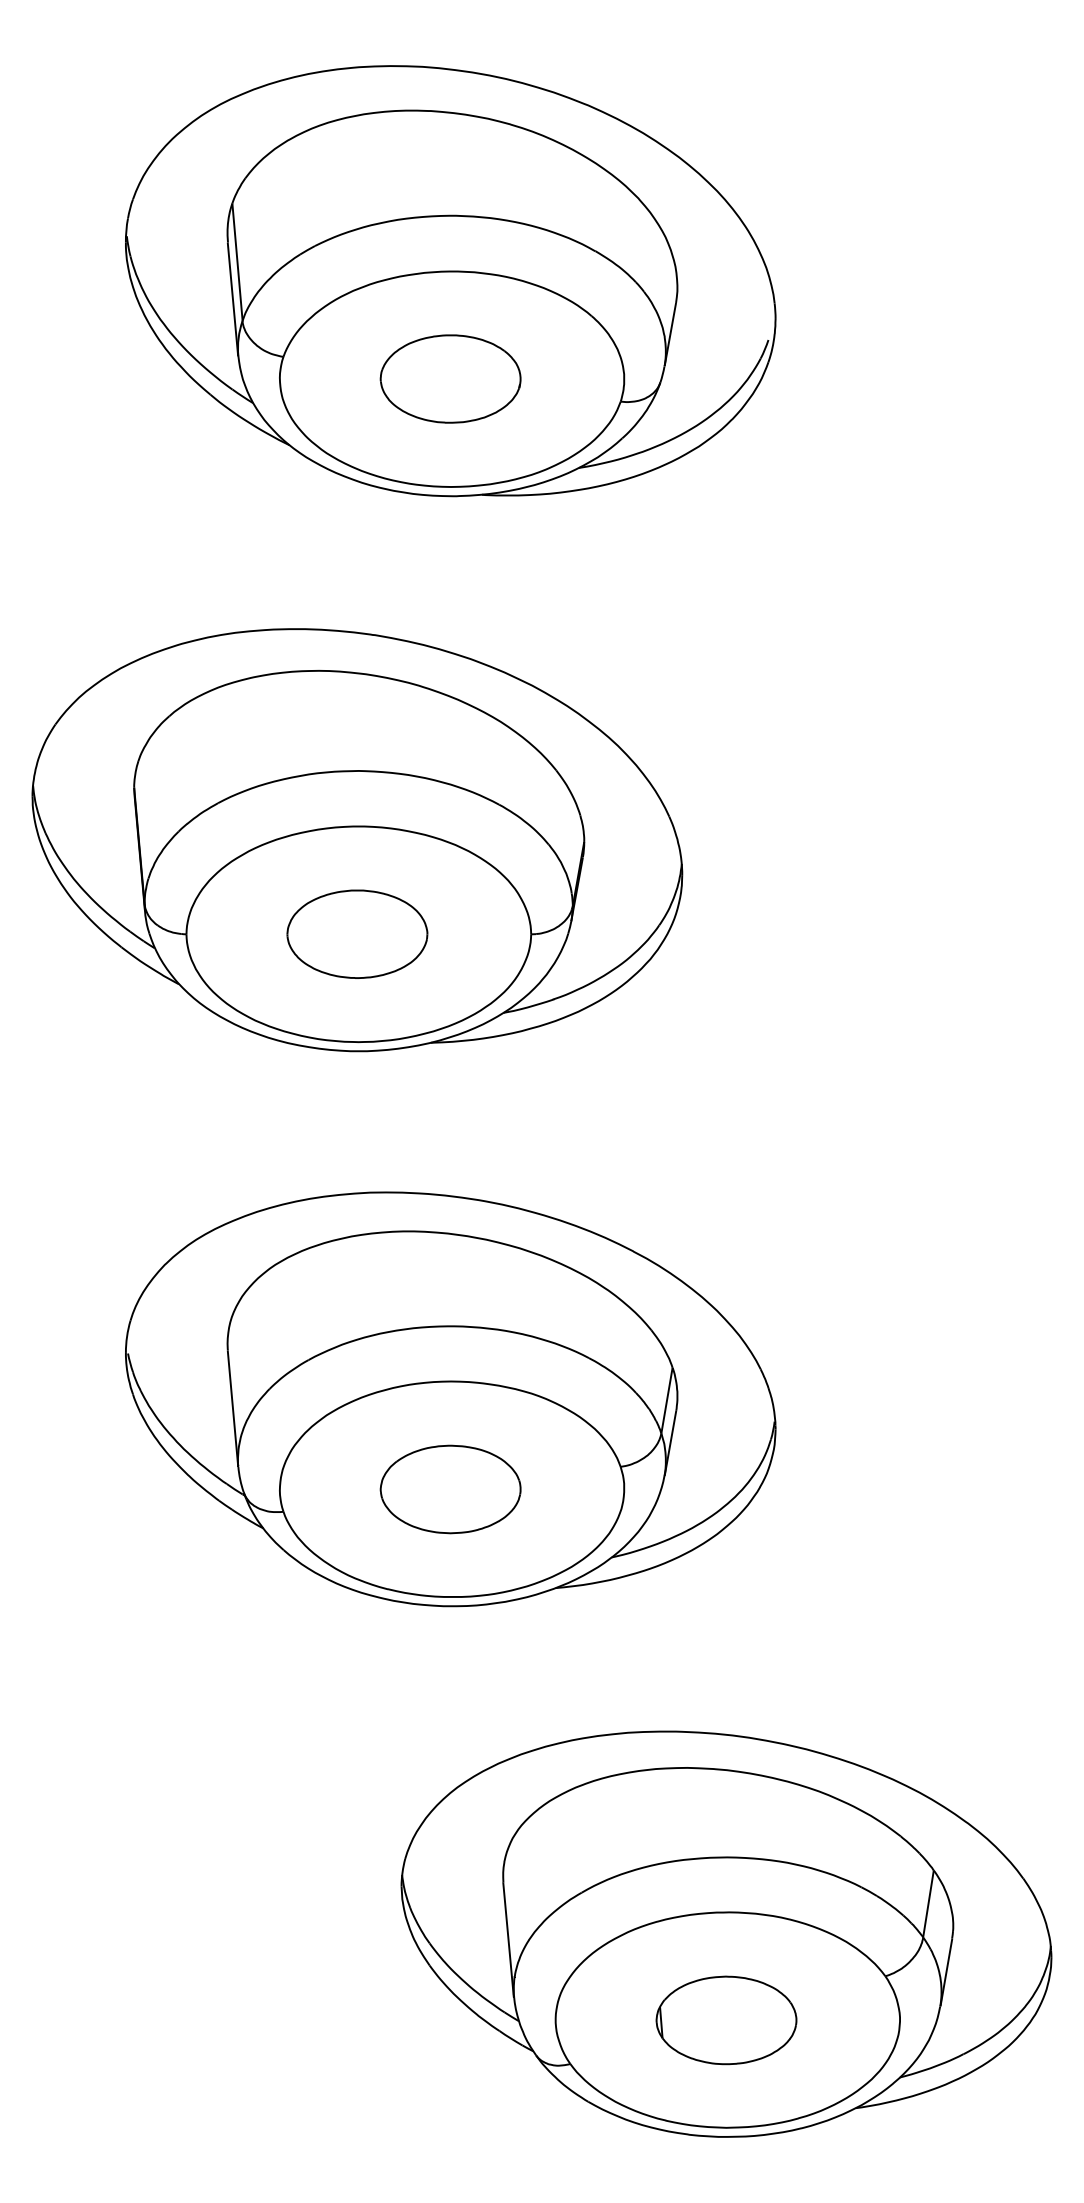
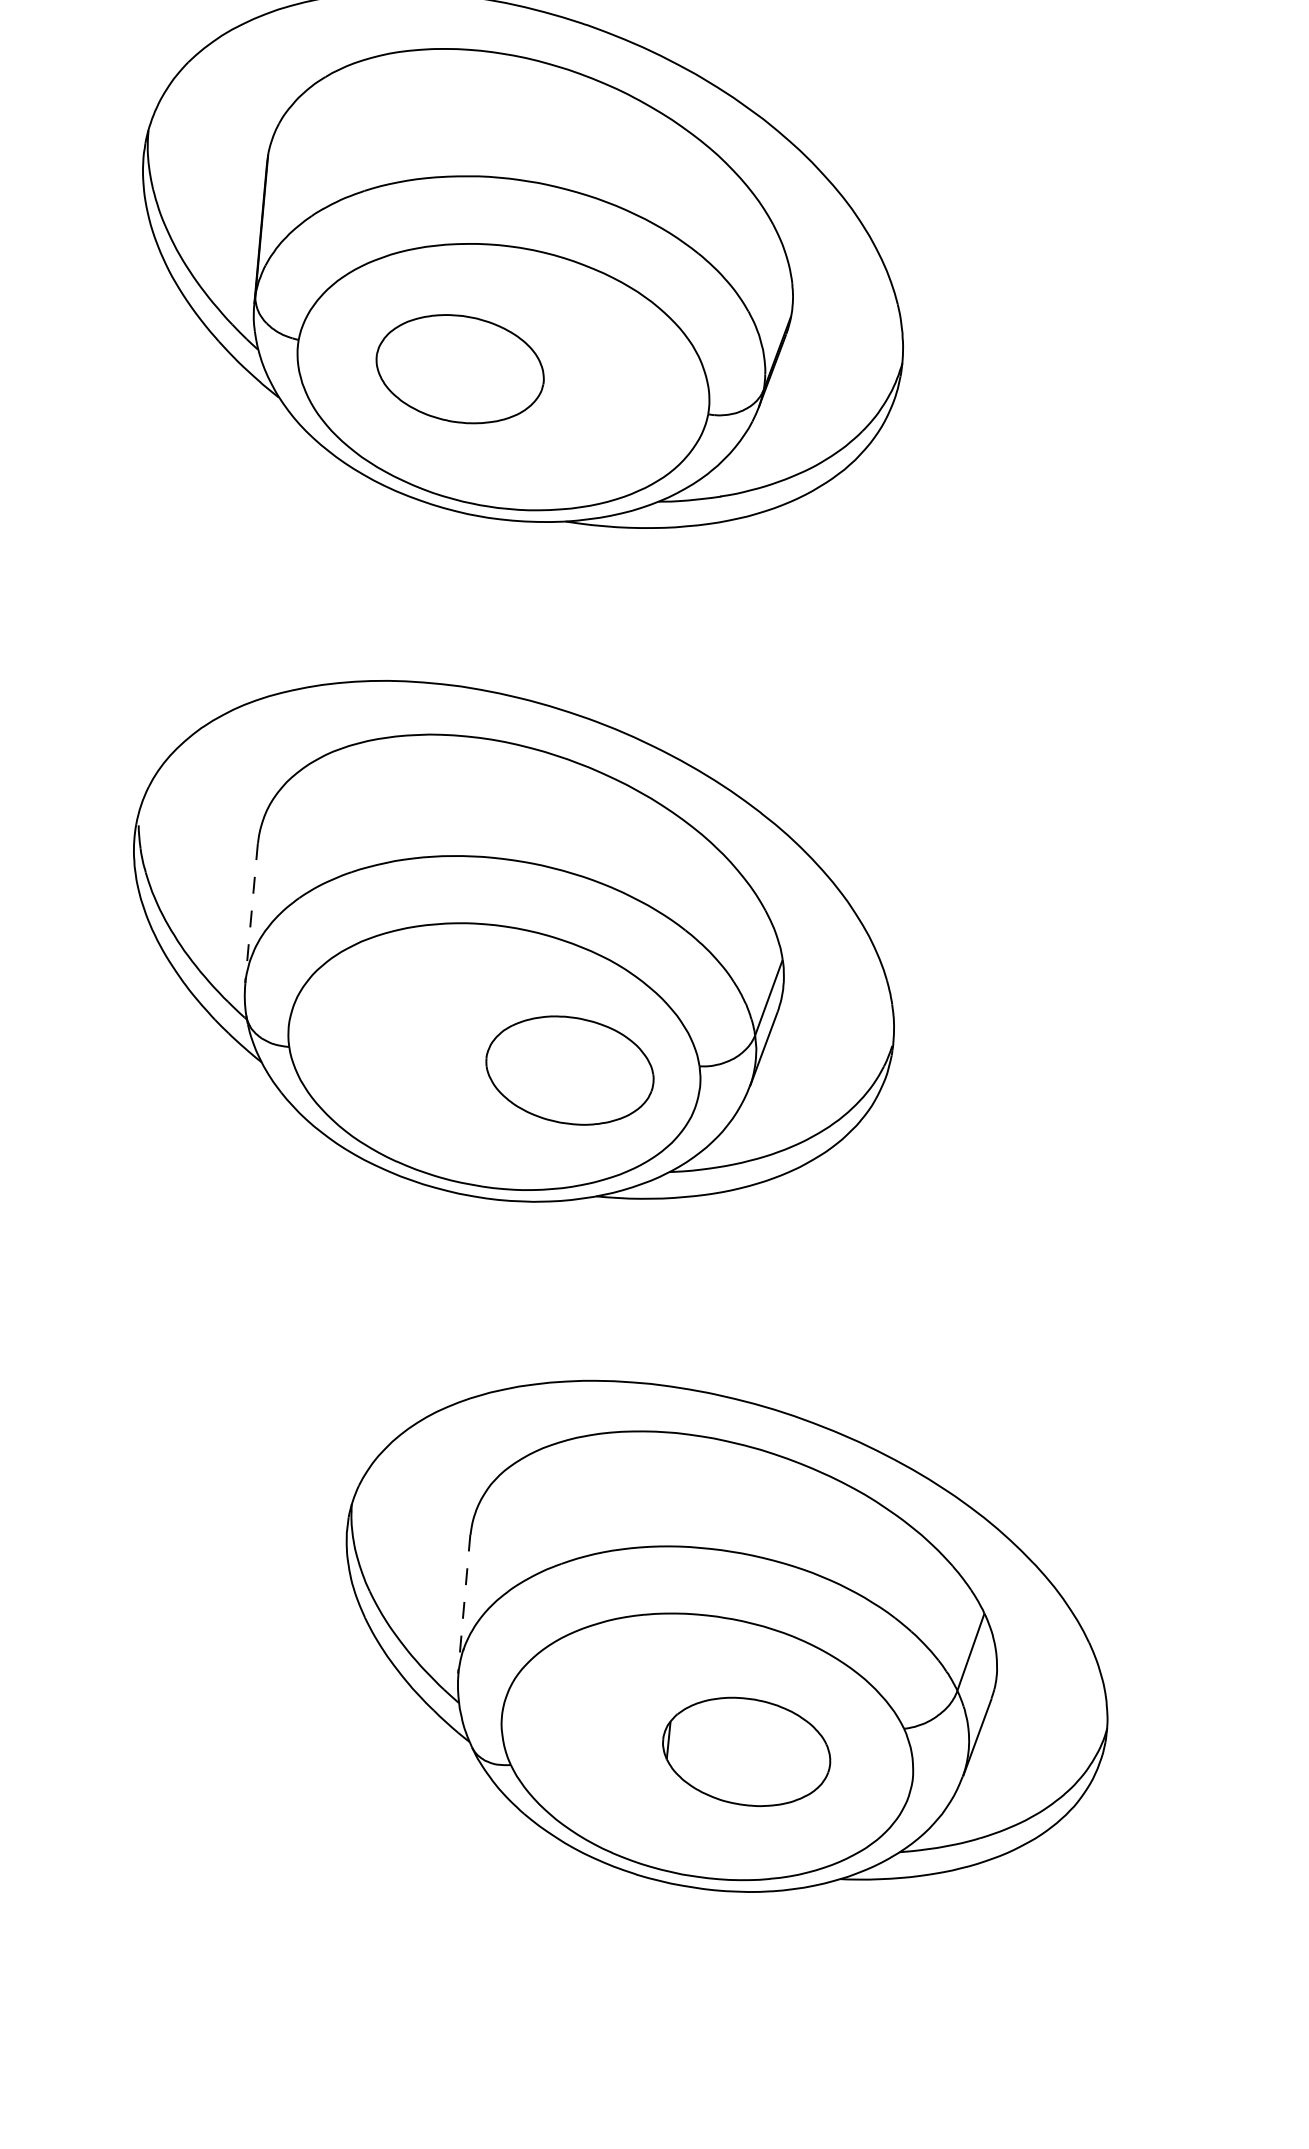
part: (357, 933) -> (460, 368), moved
line: (233, 1408) -> (252, 913), solid -> dashed
part: (450, 1489) -> (569, 1070), moved
line: (508, 1939) -> (464, 1603), solid -> dashed
part: (726, 2020) -> (746, 1751), moved

